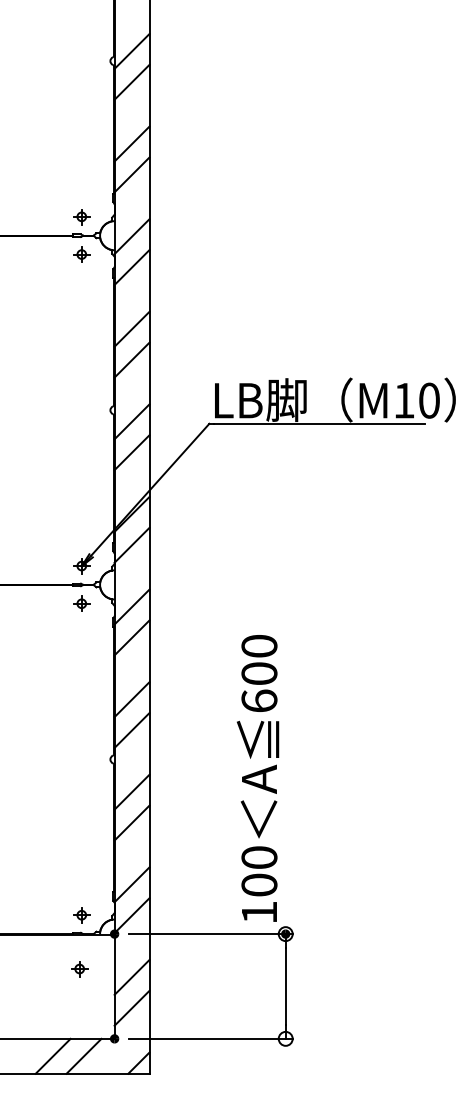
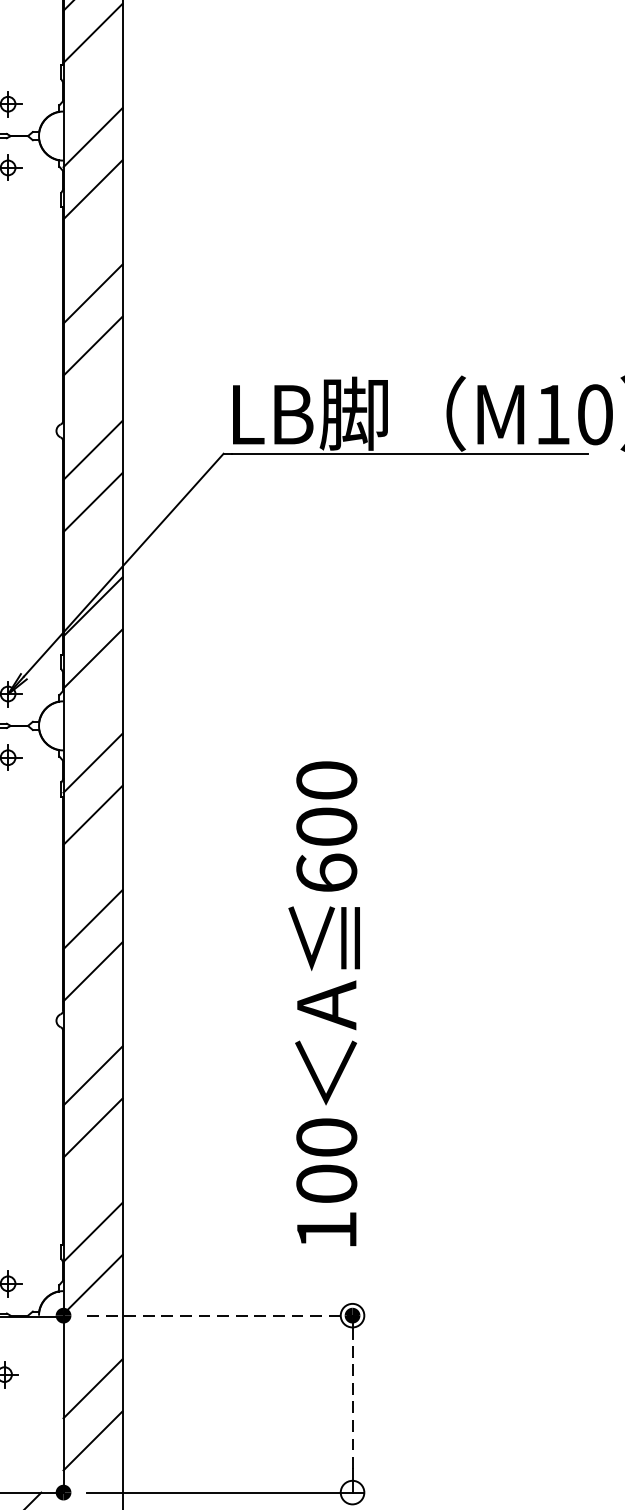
text: (257, 778) -> (323, 1003), moved
line: (211, 934) -> (227, 1316), solid -> dashed
line: (285, 985) -> (352, 1402), solid -> dashed

